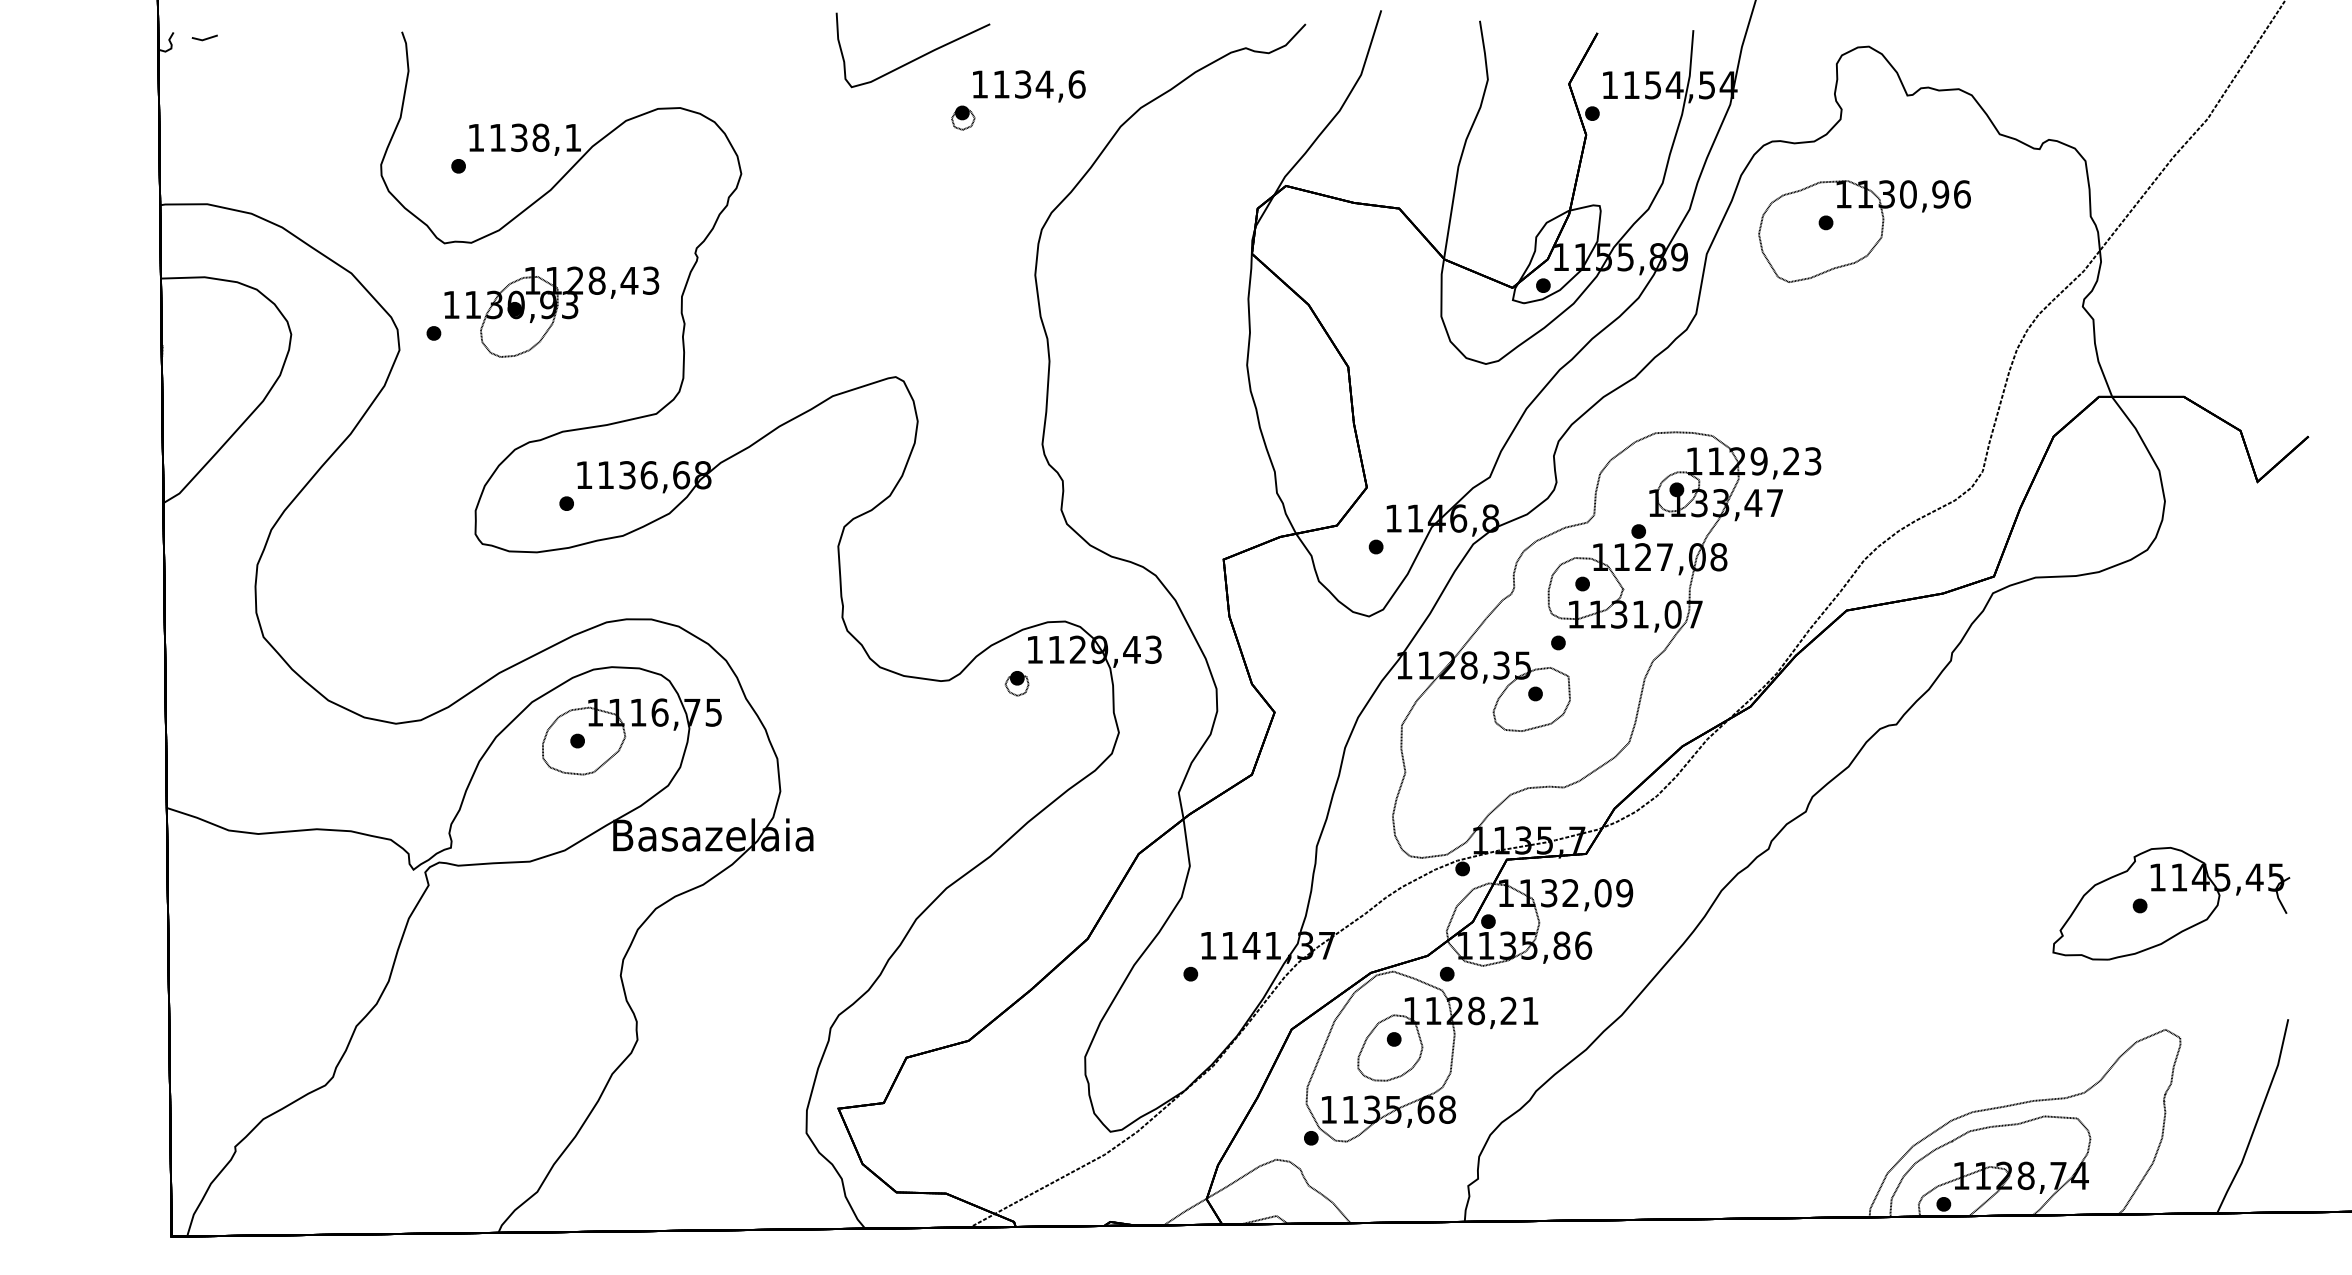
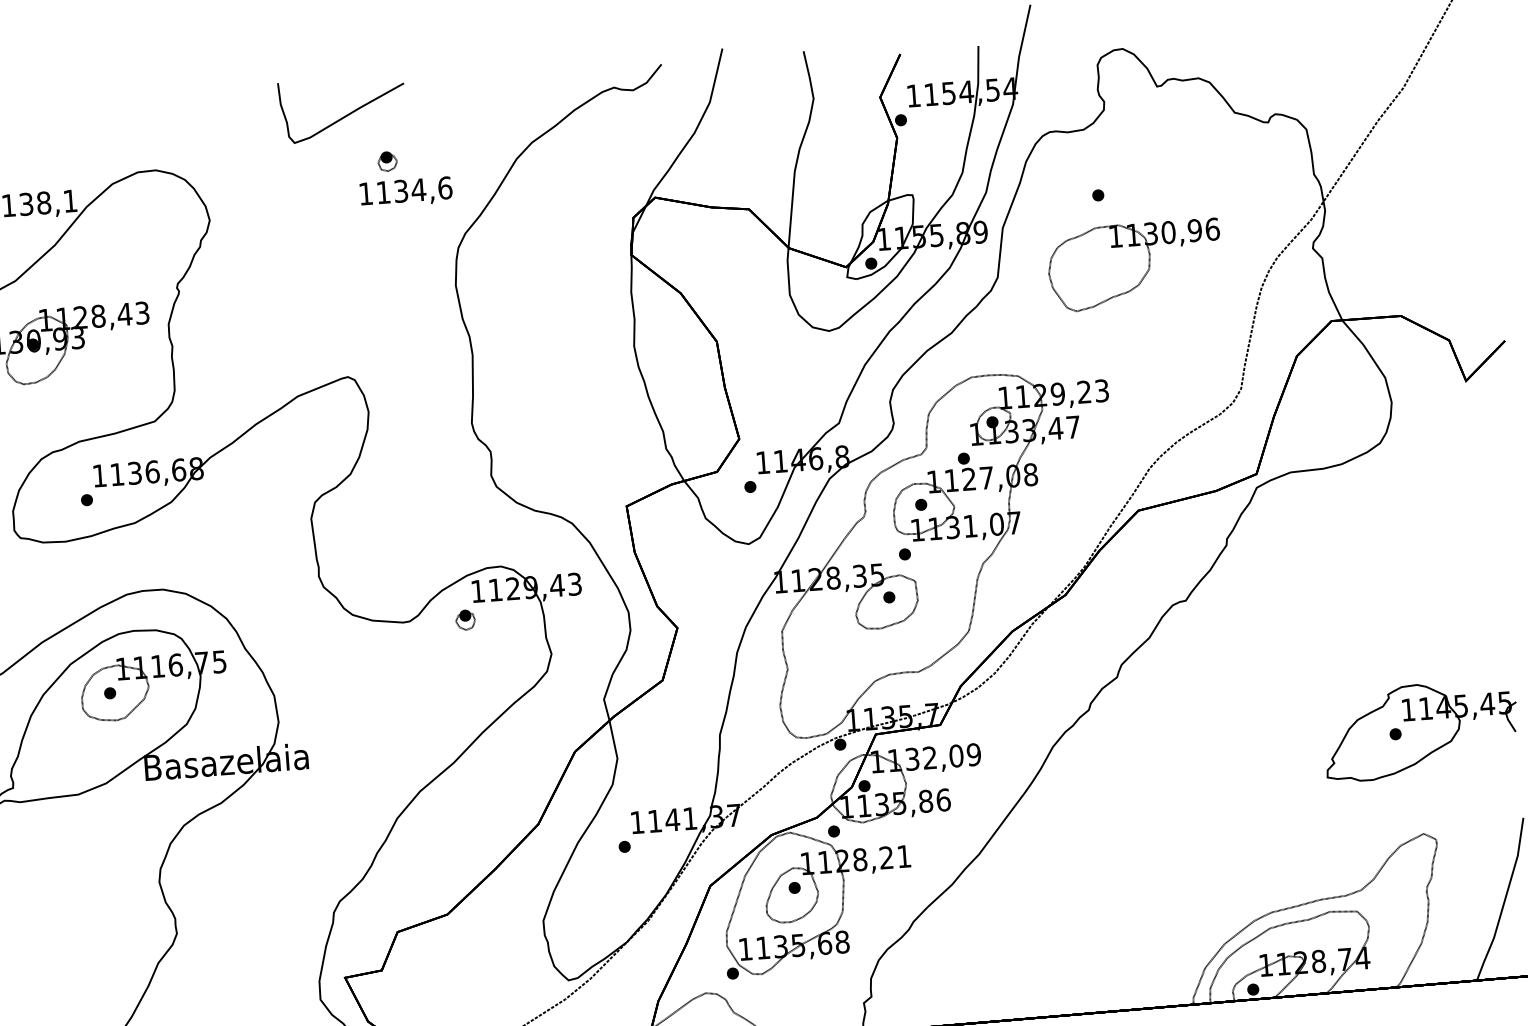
text: (1029, 86) -> (406, 192), moved
part: (1864, 231) -> (1134, 265), moved

